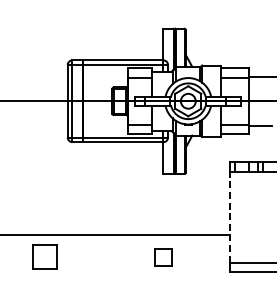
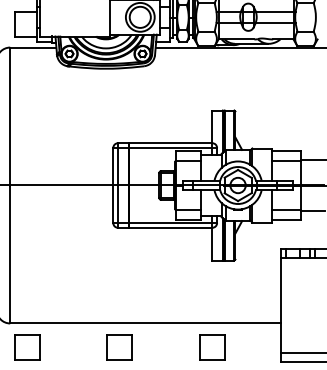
line: (230, 216) -> (281, 304), dashed -> solid
part: (44, 257) -> (119, 347), moved
part: (163, 257) -> (212, 347), size x1.43

